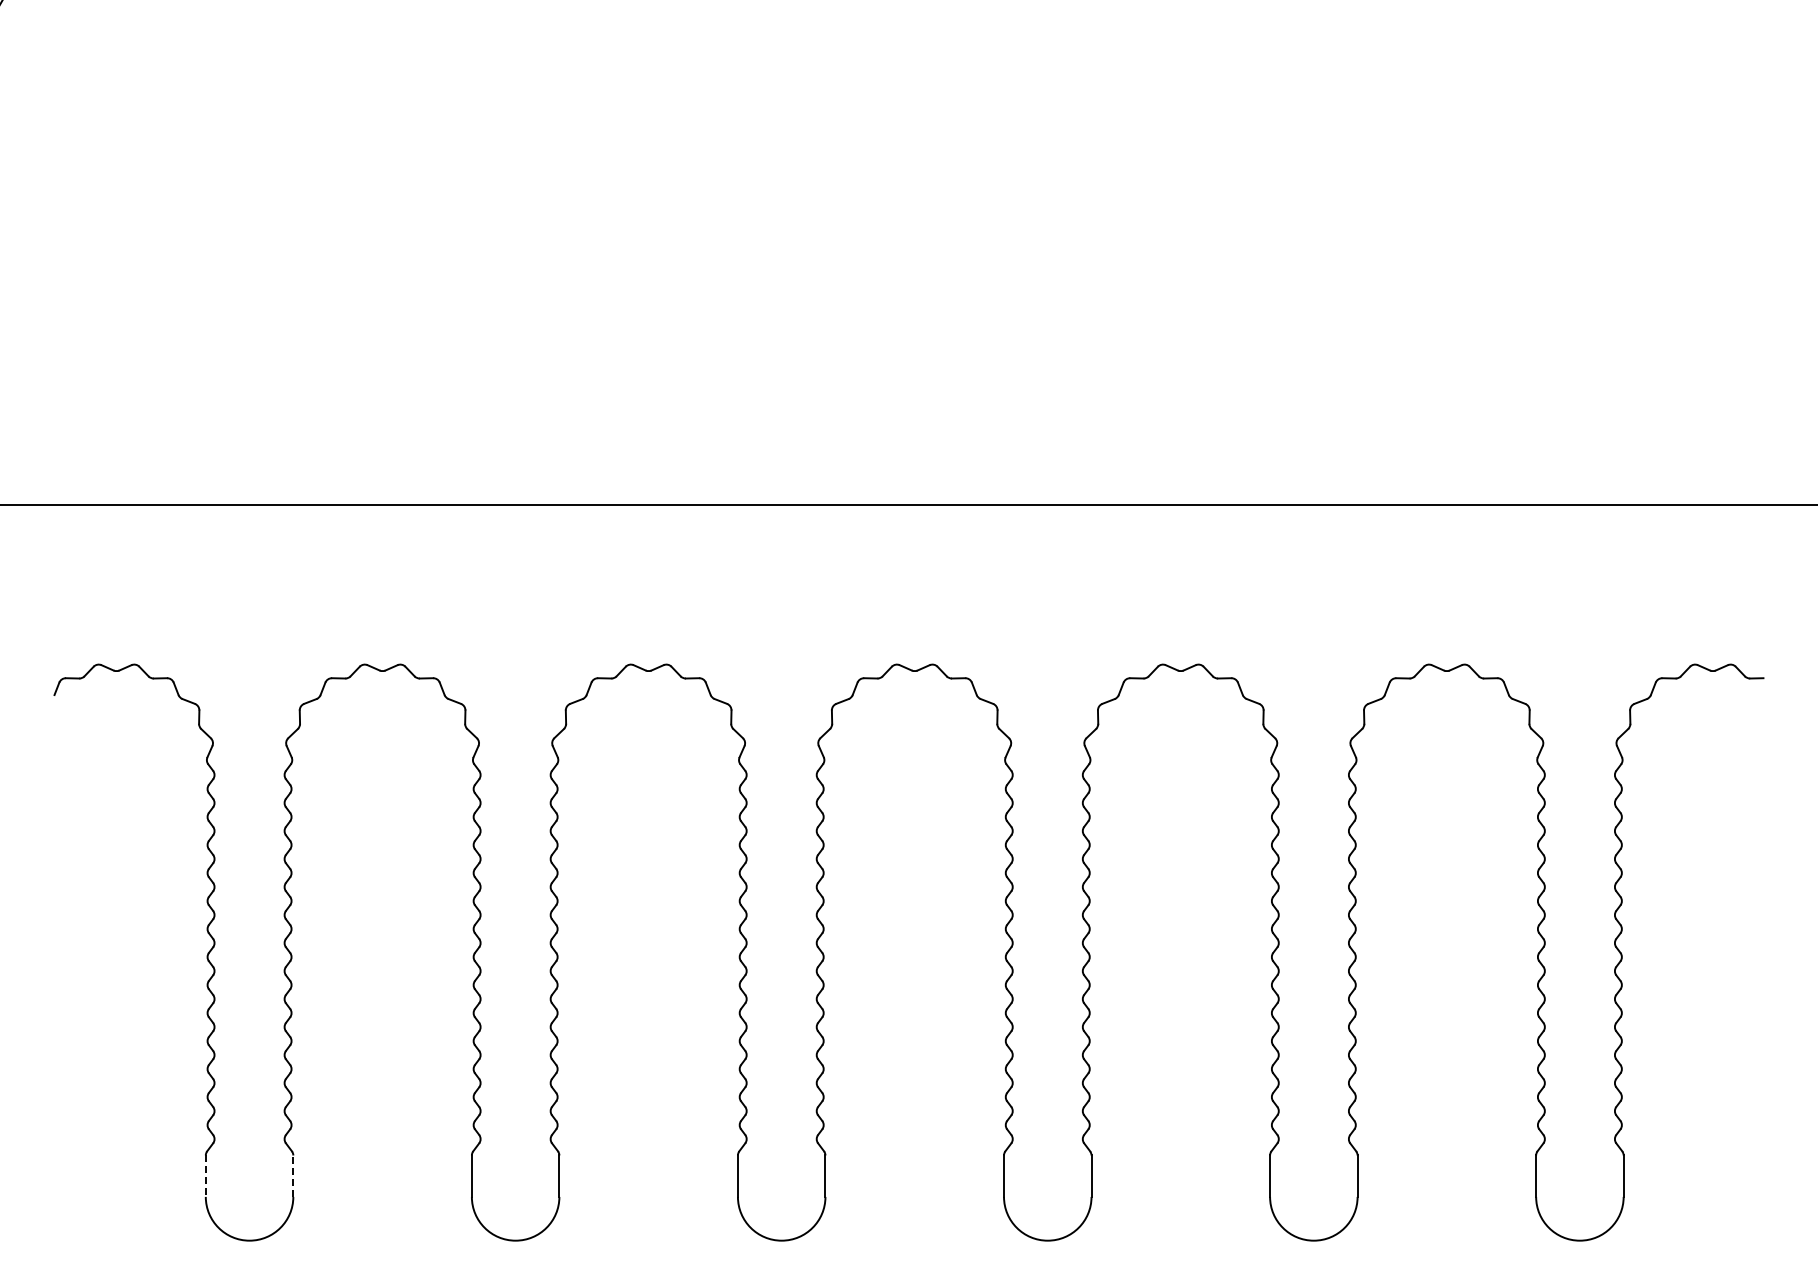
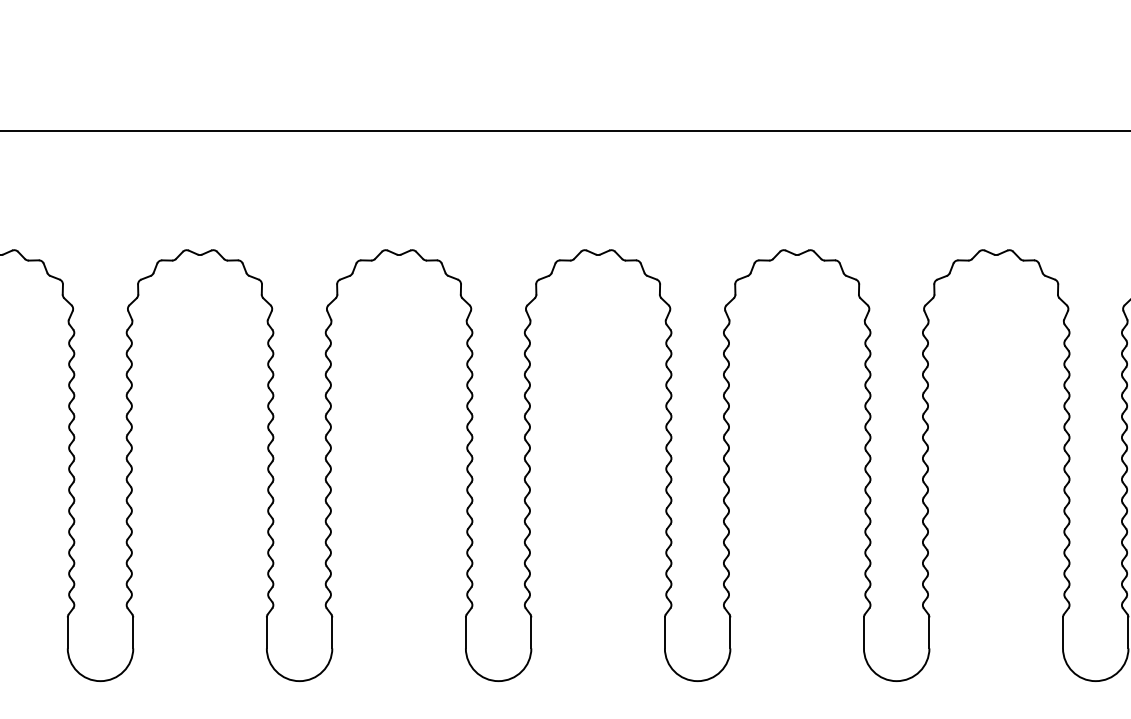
line: (205, 1176) -> (67, 633), dashed -> solid
line: (293, 1176) -> (133, 633), dashed -> solid

